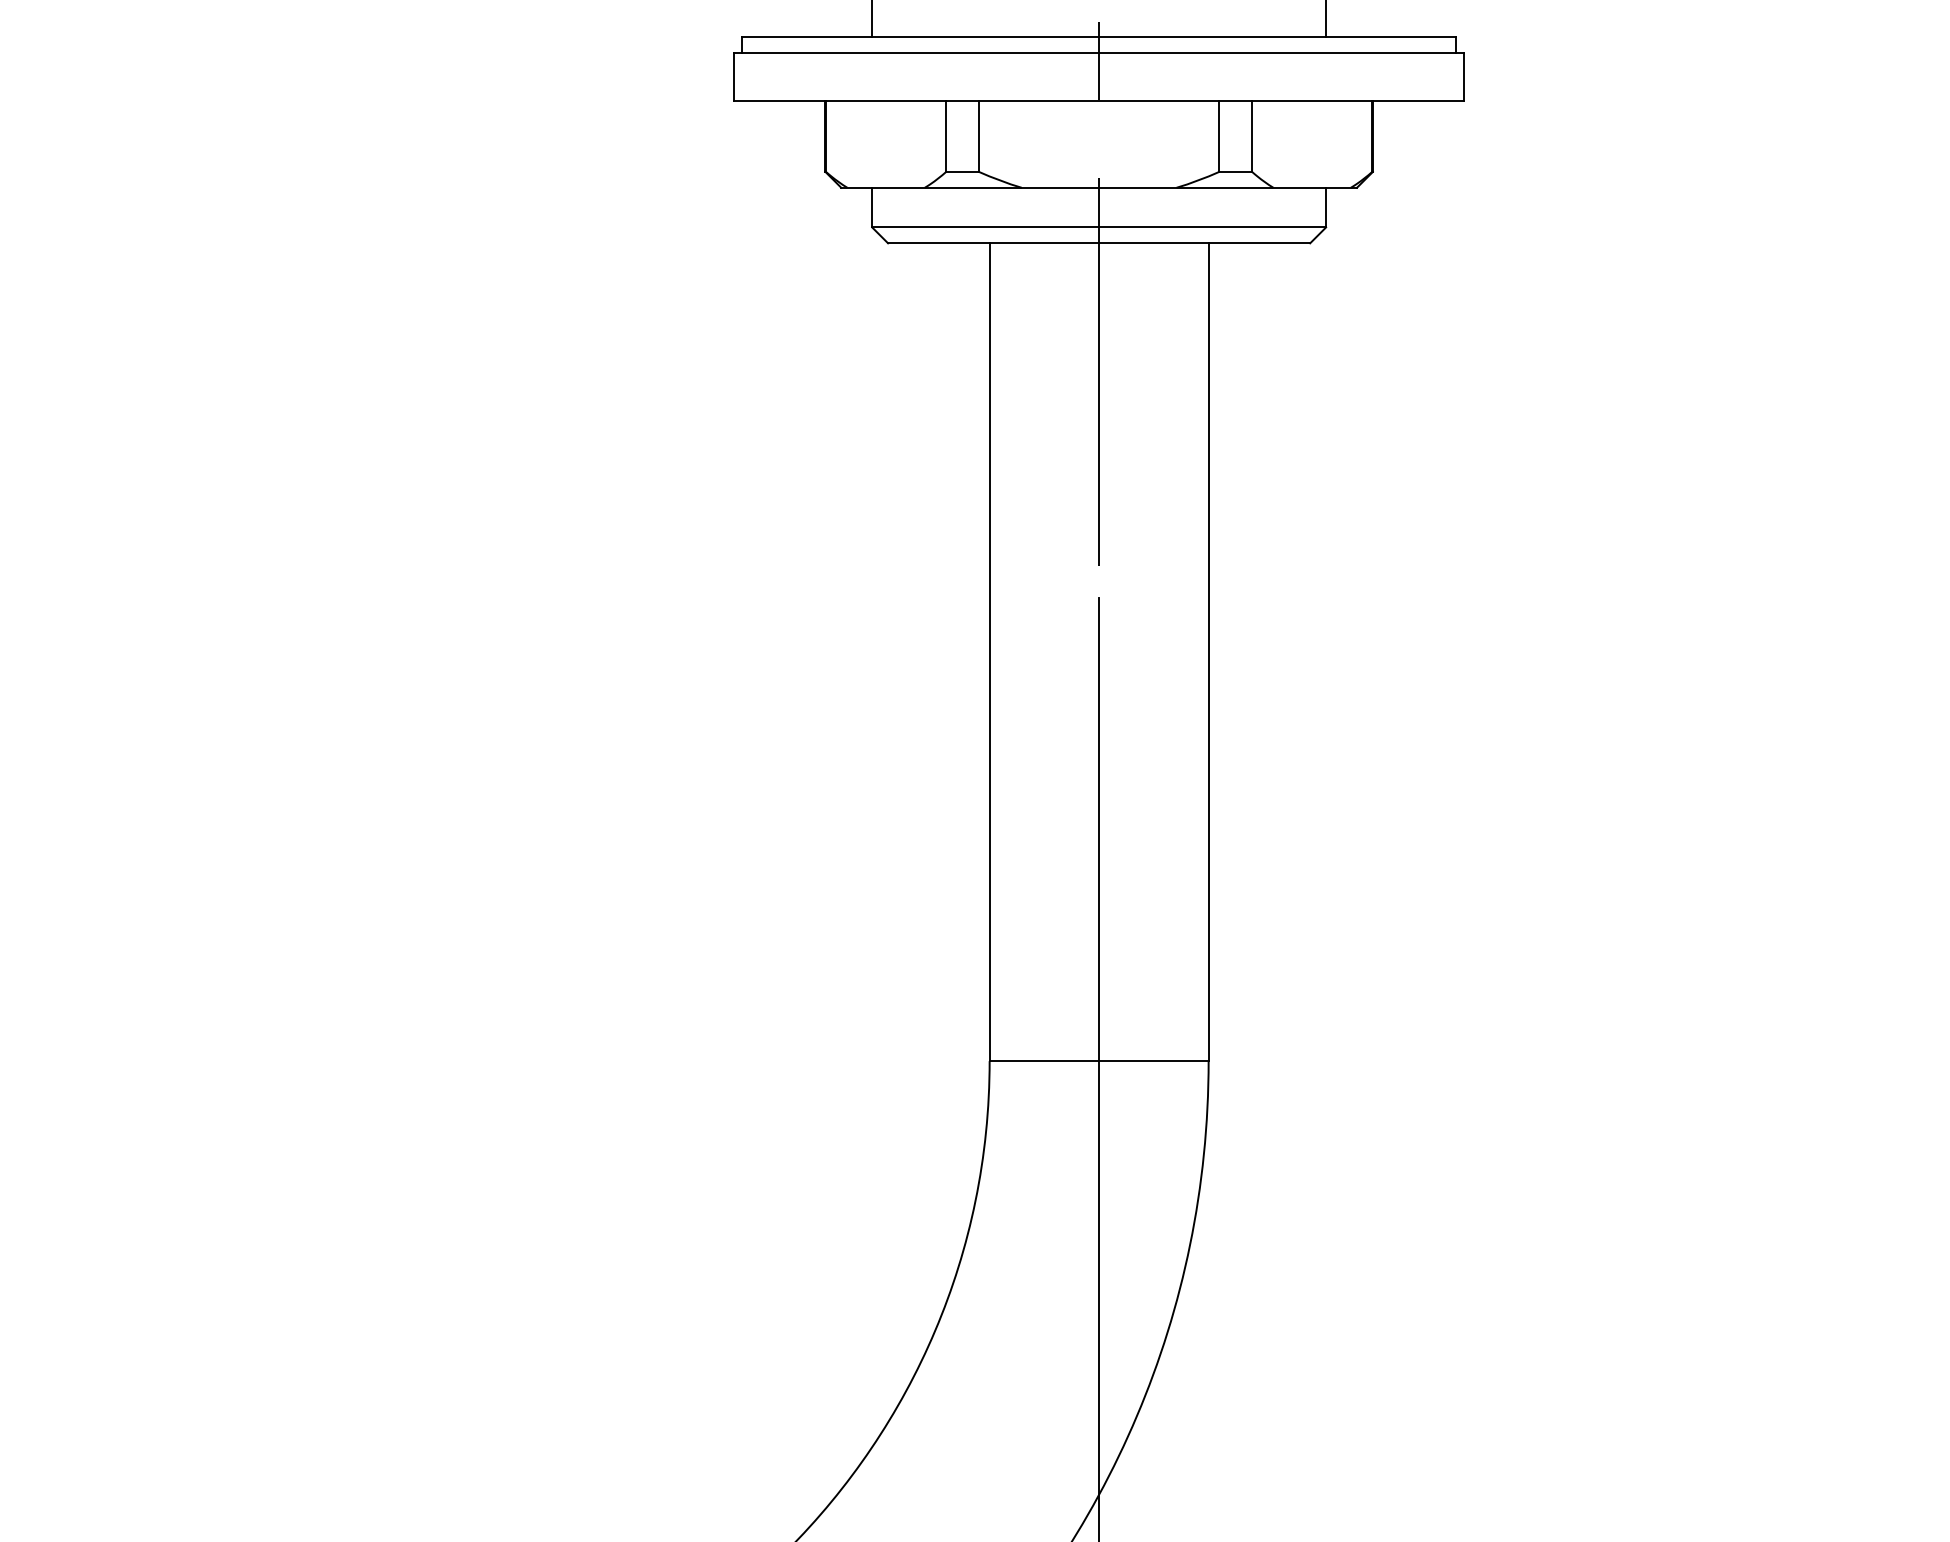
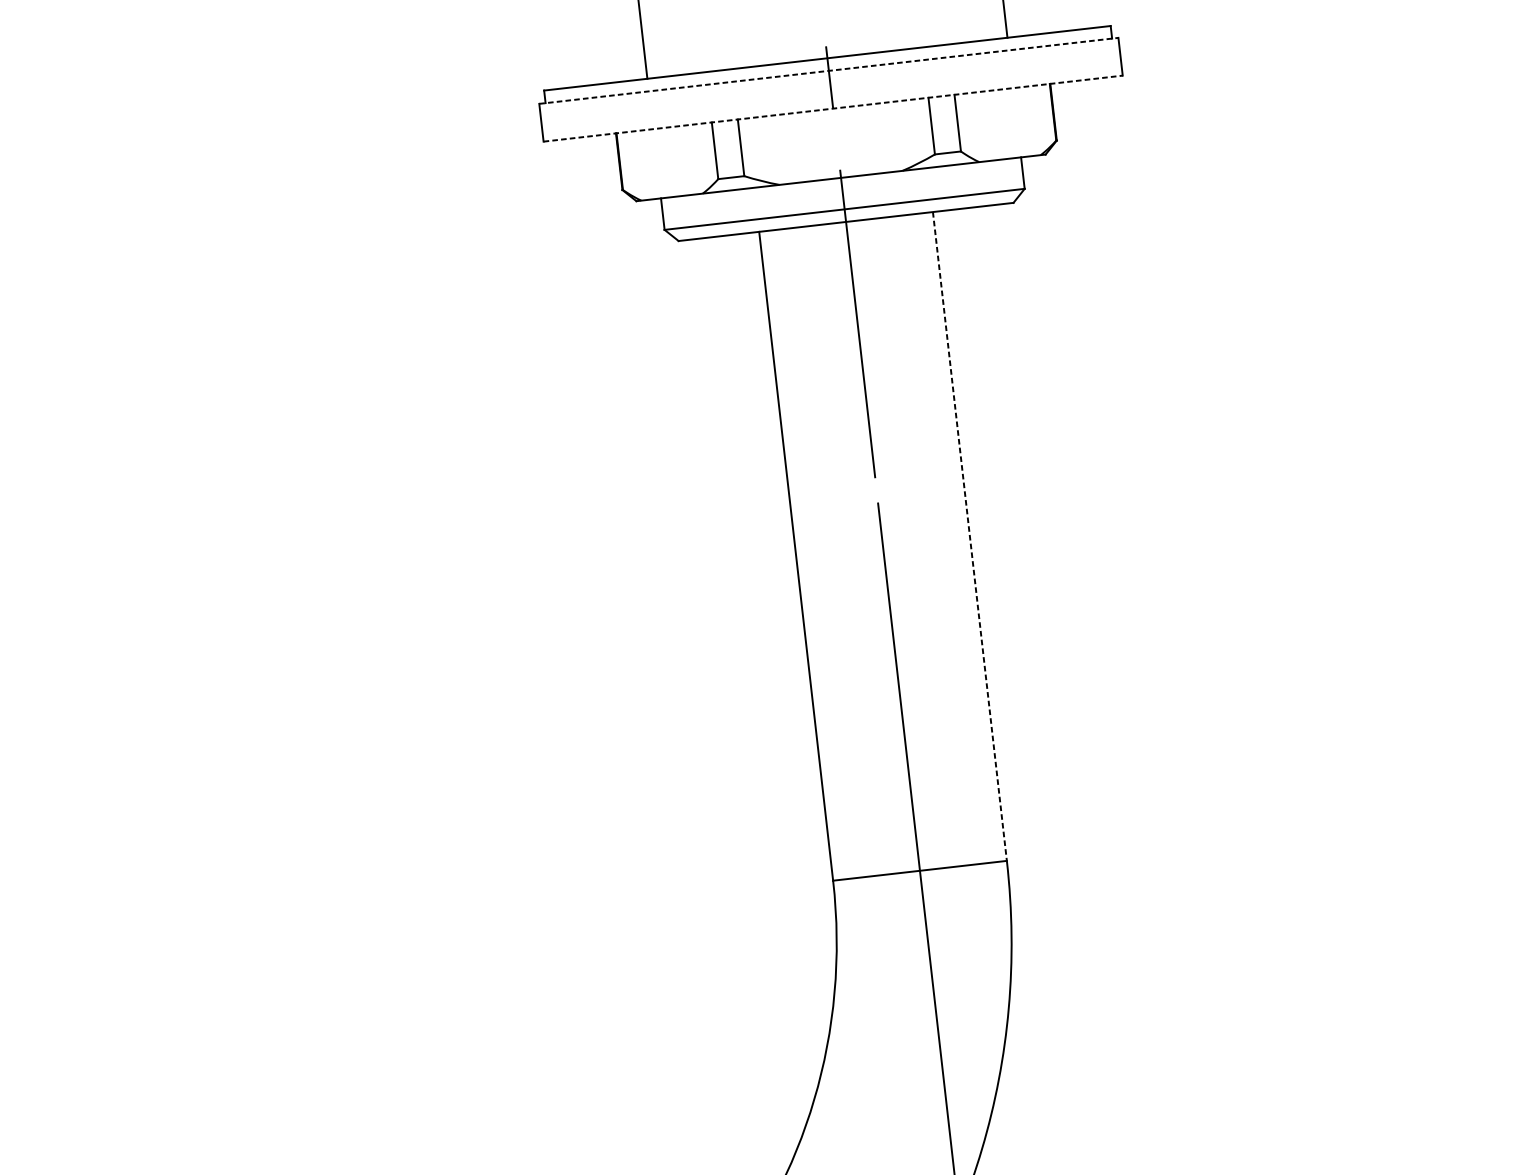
line: (1099, 52) -> (829, 70), solid -> dashed
line: (1099, 100) -> (833, 108), solid -> dashed
line: (1208, 652) -> (969, 536), solid -> dashed

